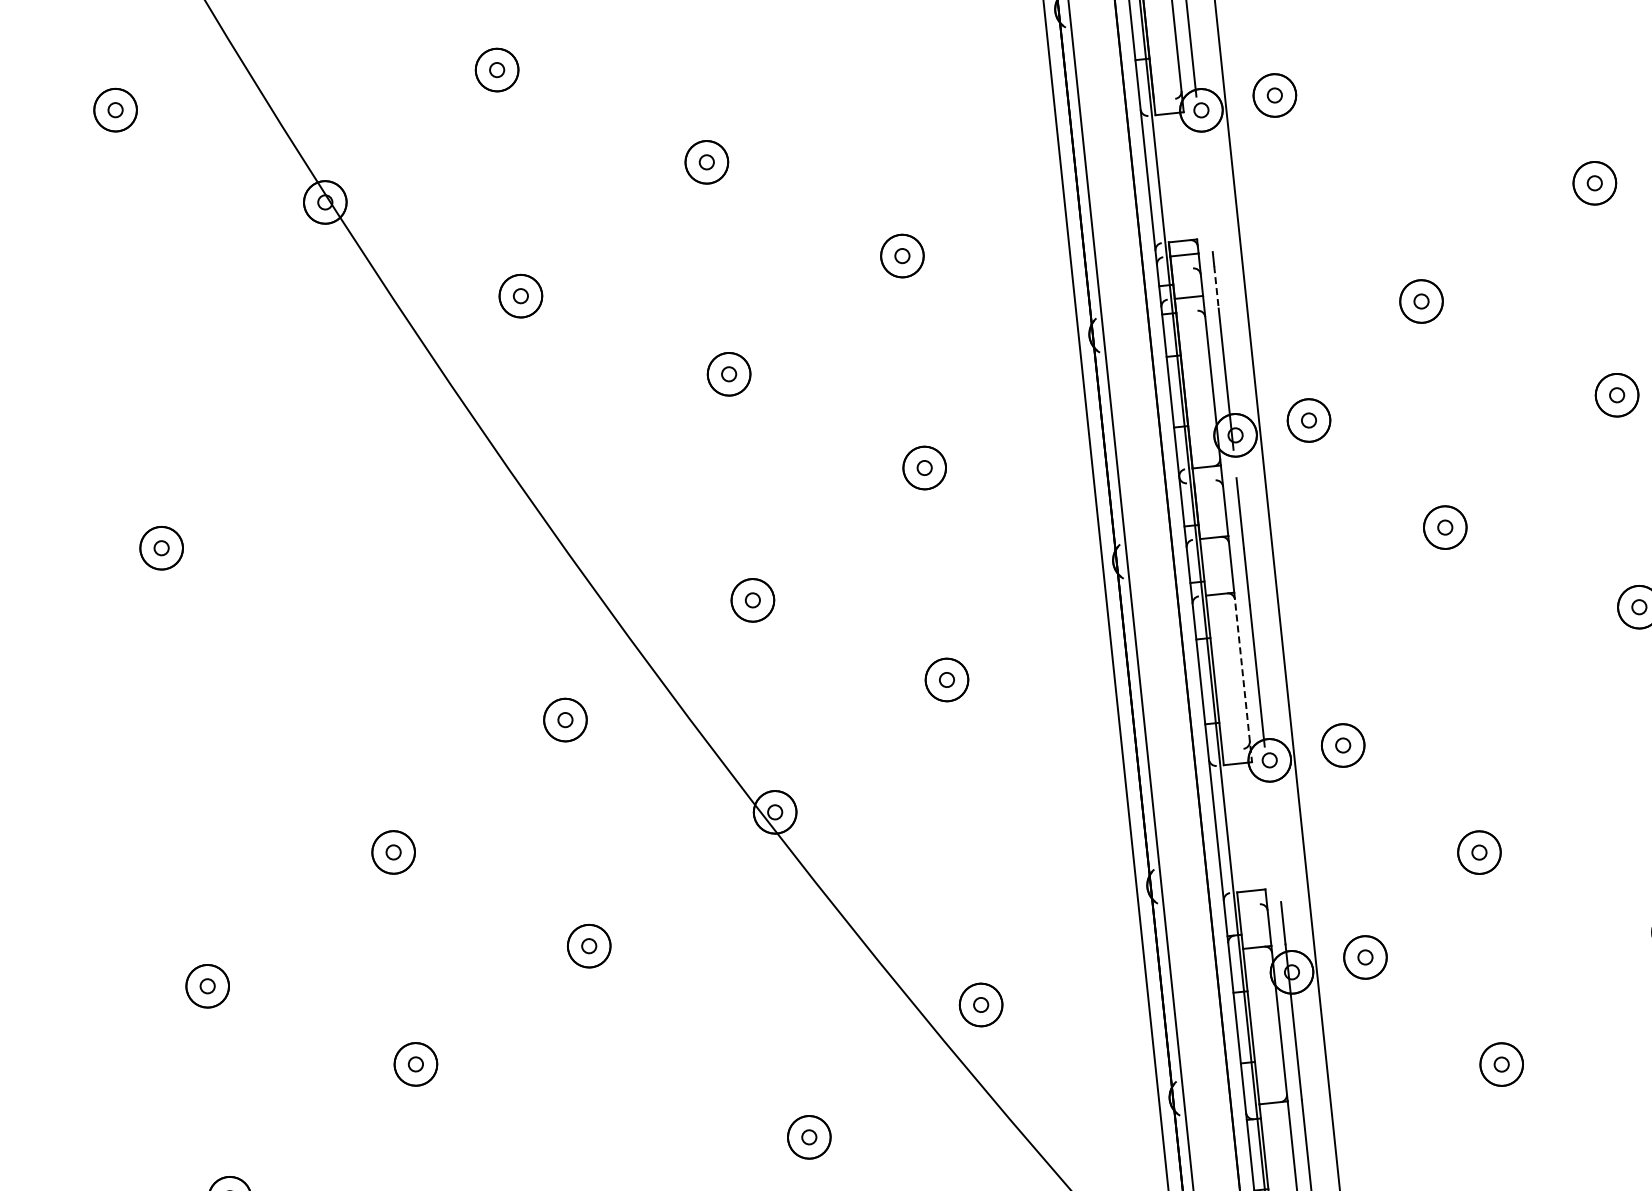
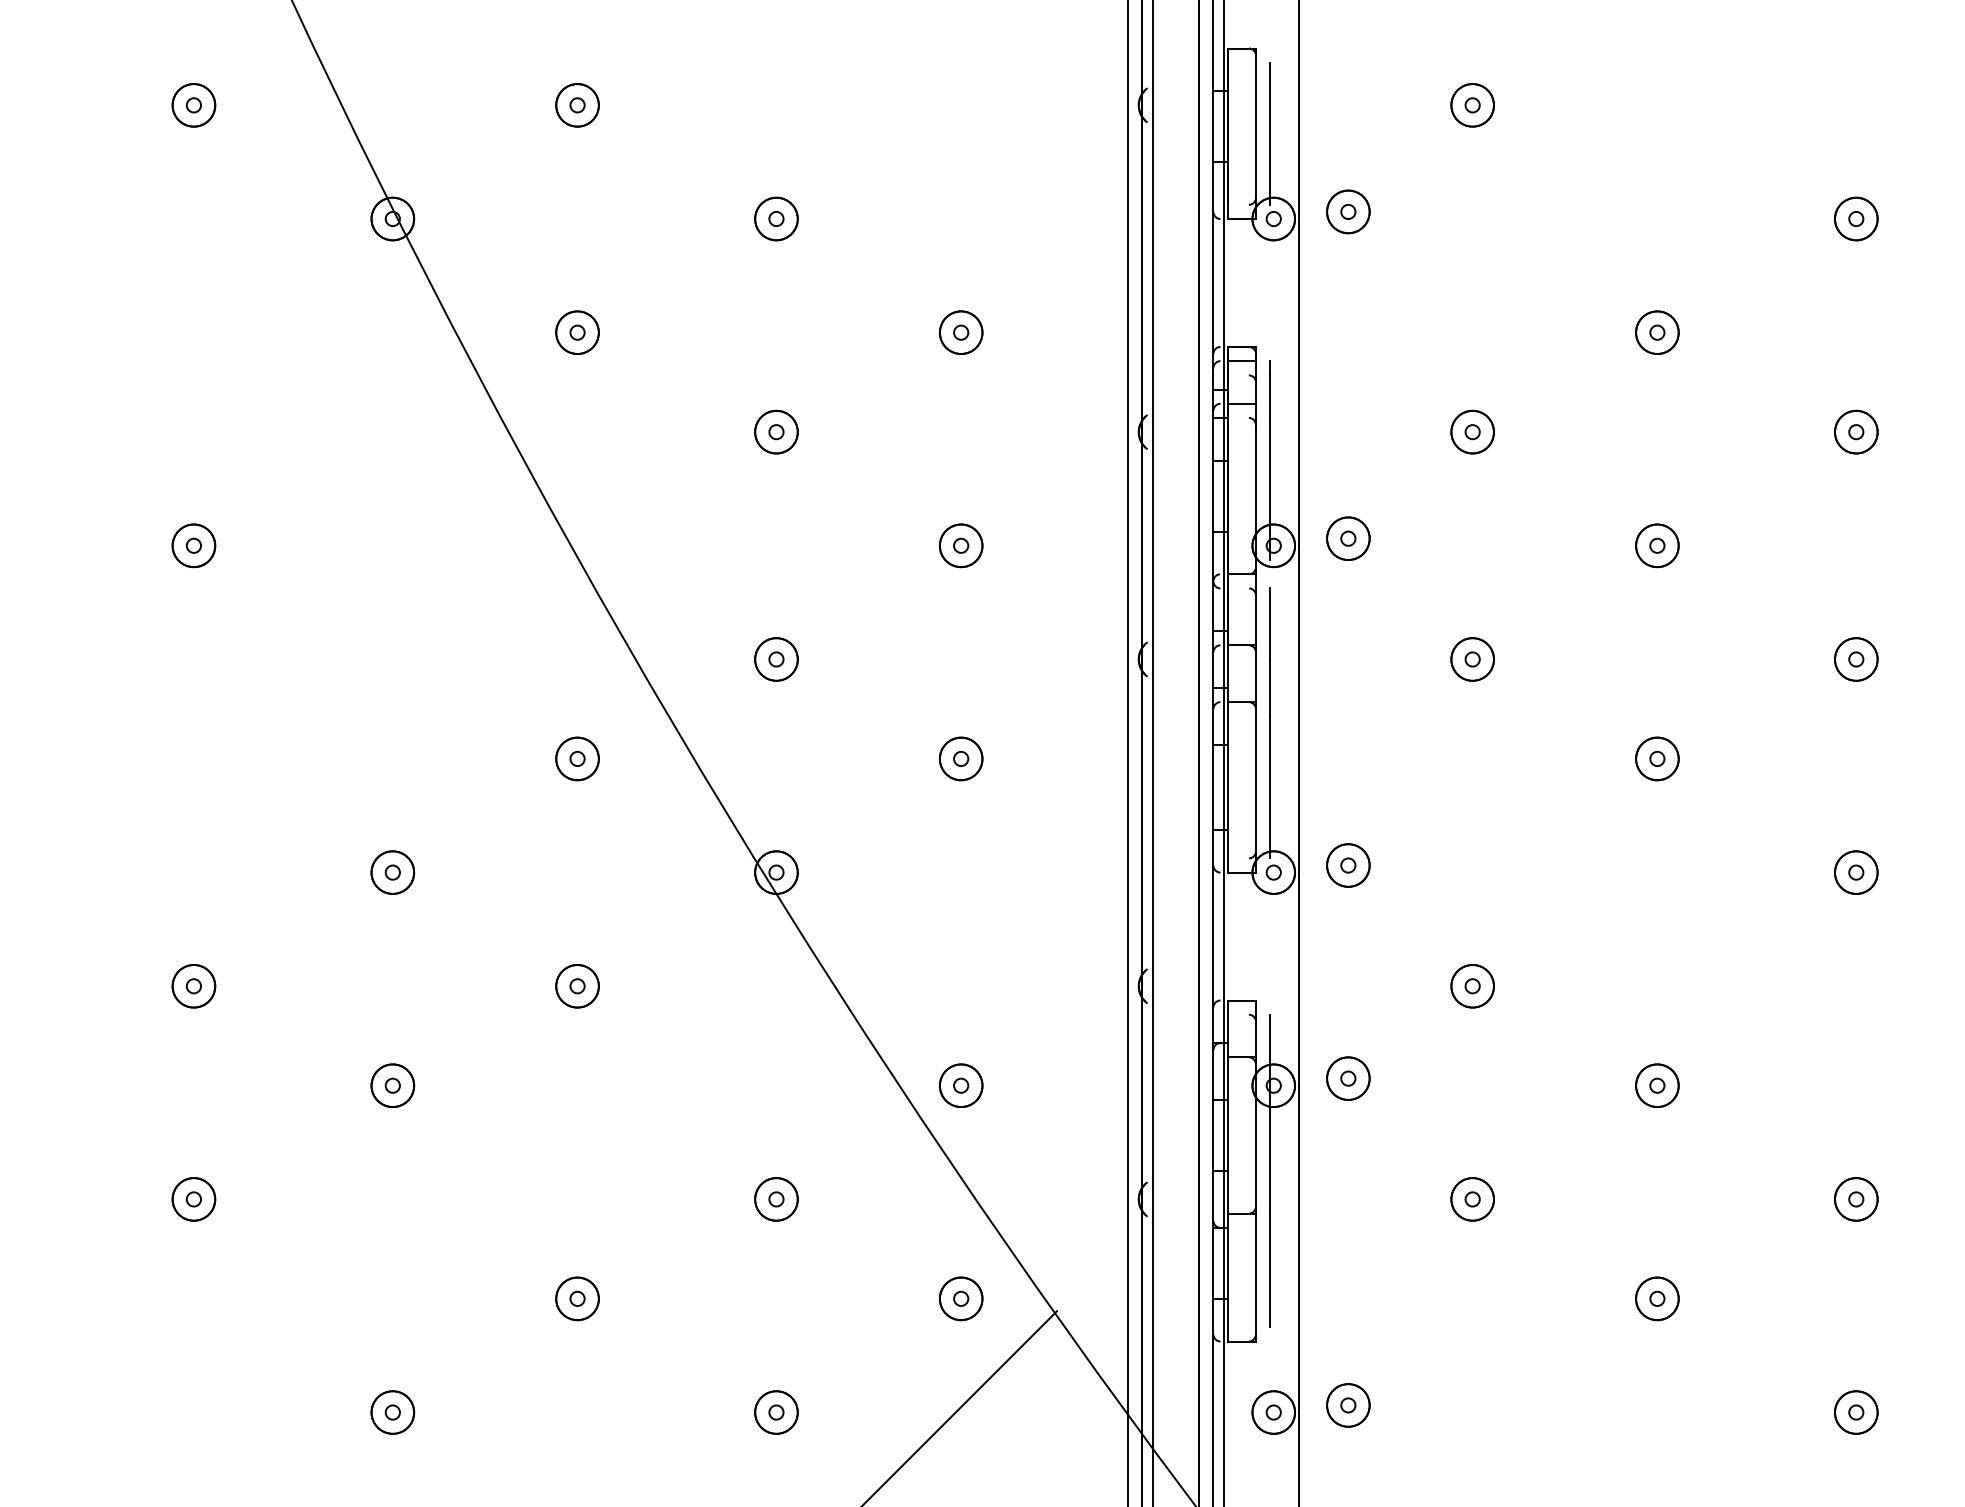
line: (1216, 288) -> (1270, 397), dashed -> solid
line: (1243, 677) -> (1256, 787), dashed -> solid

